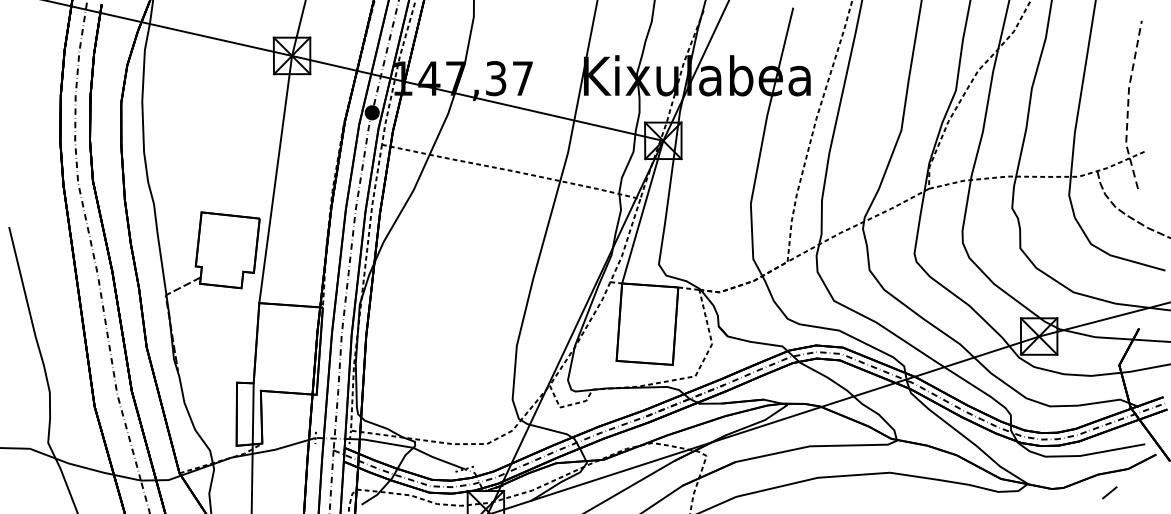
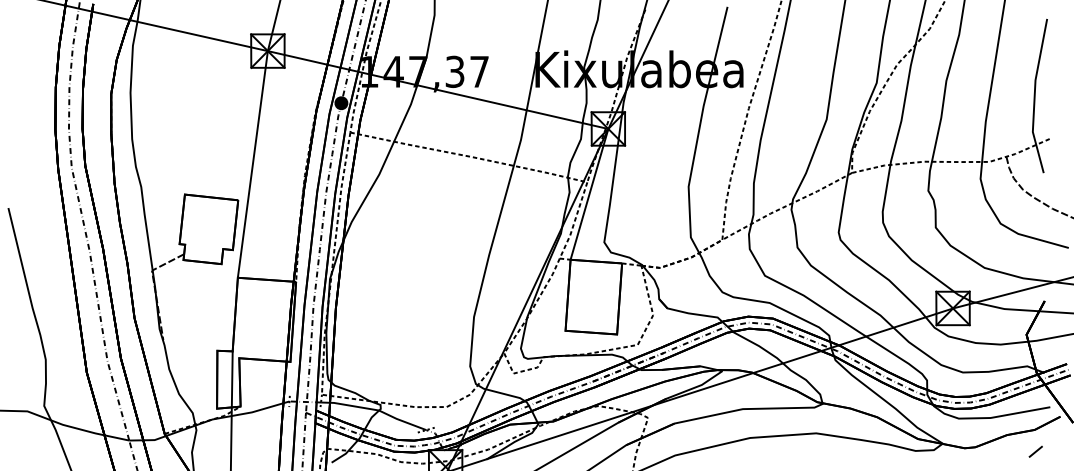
line: (1127, 105) -> (1034, 96), dashed -> solid
line: (1109, 492) -> (1035, 451), moved

